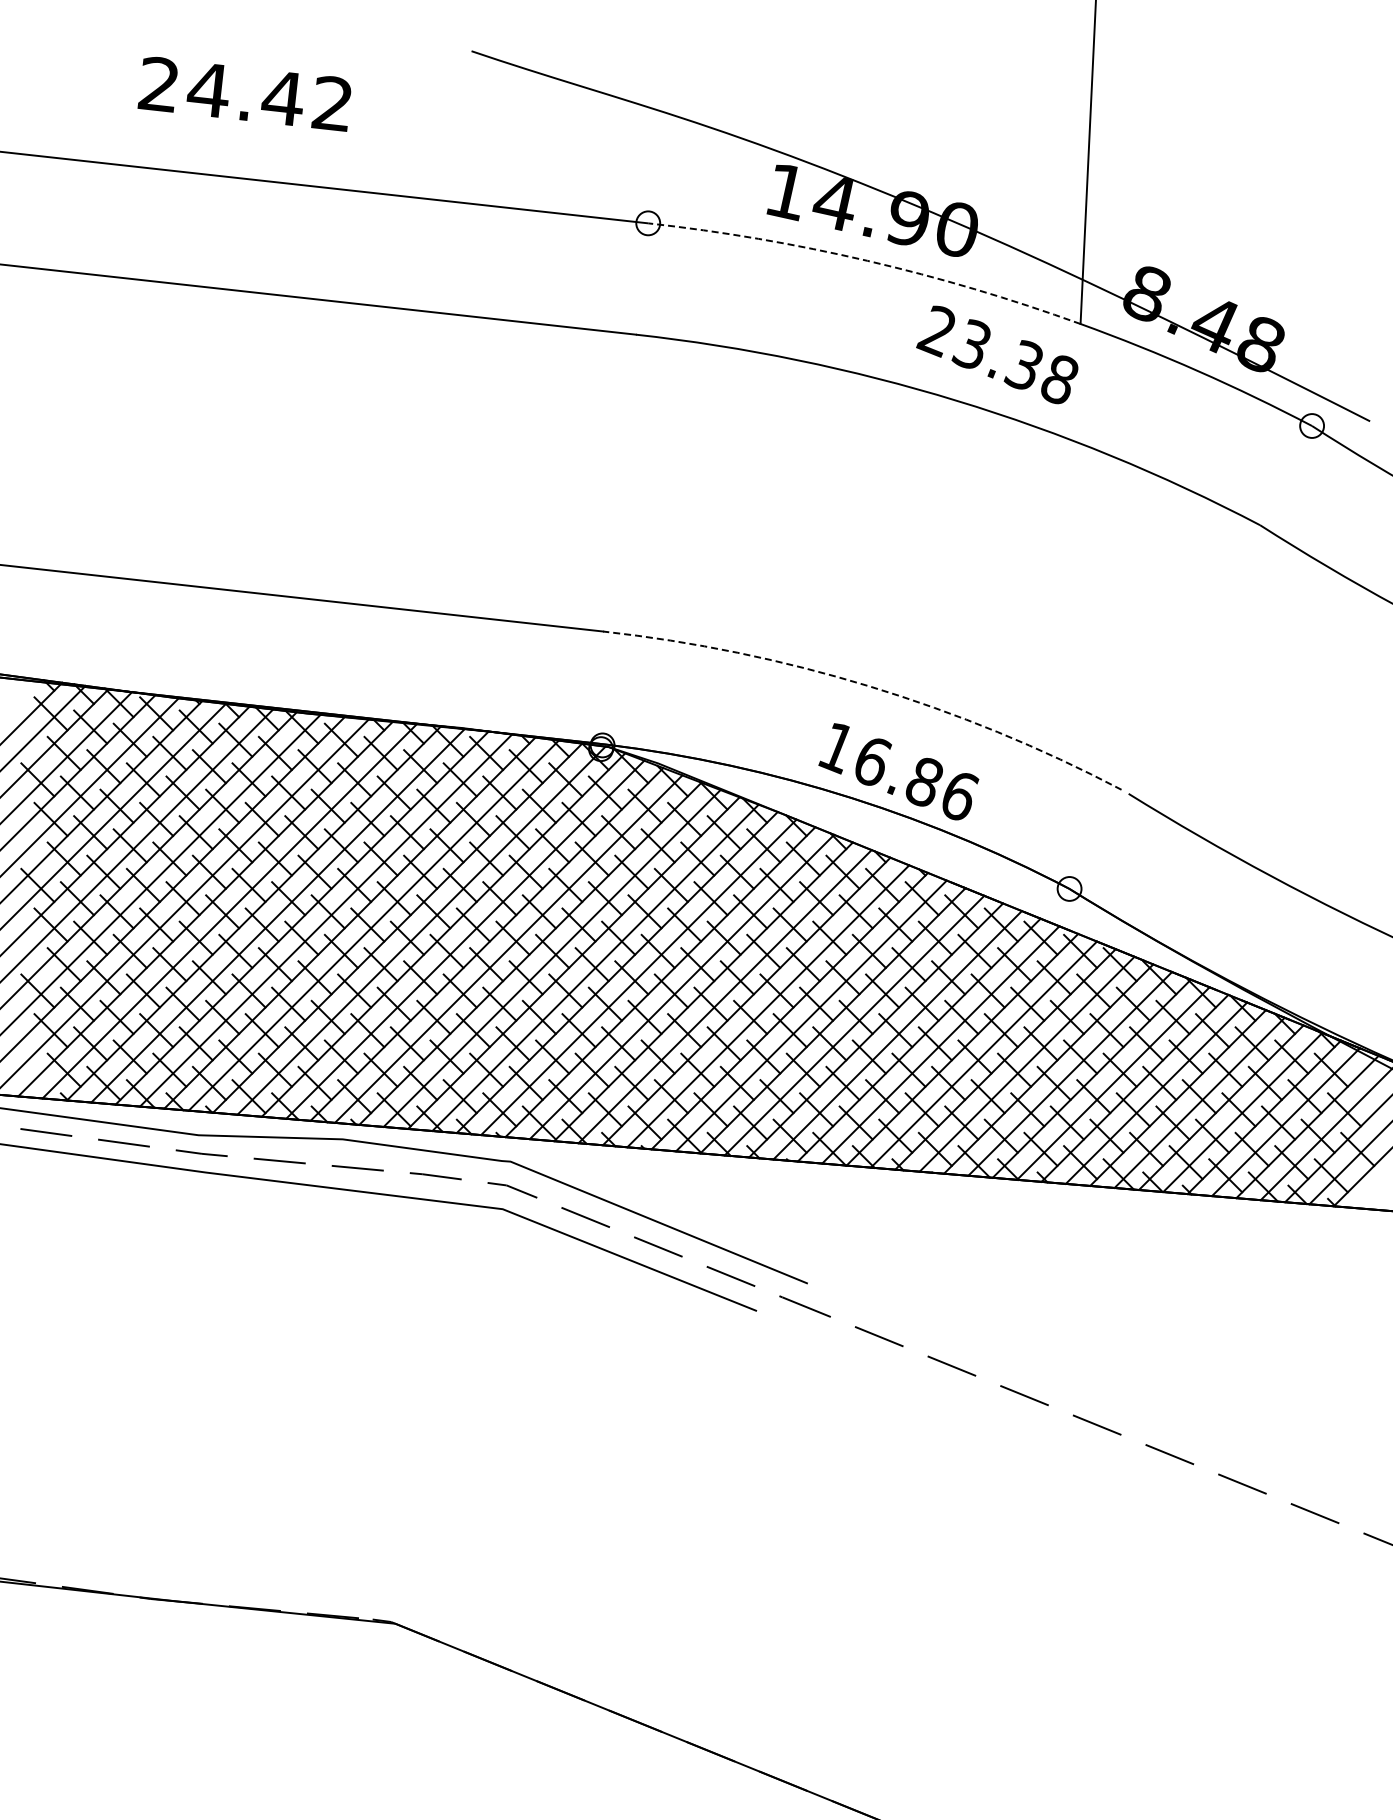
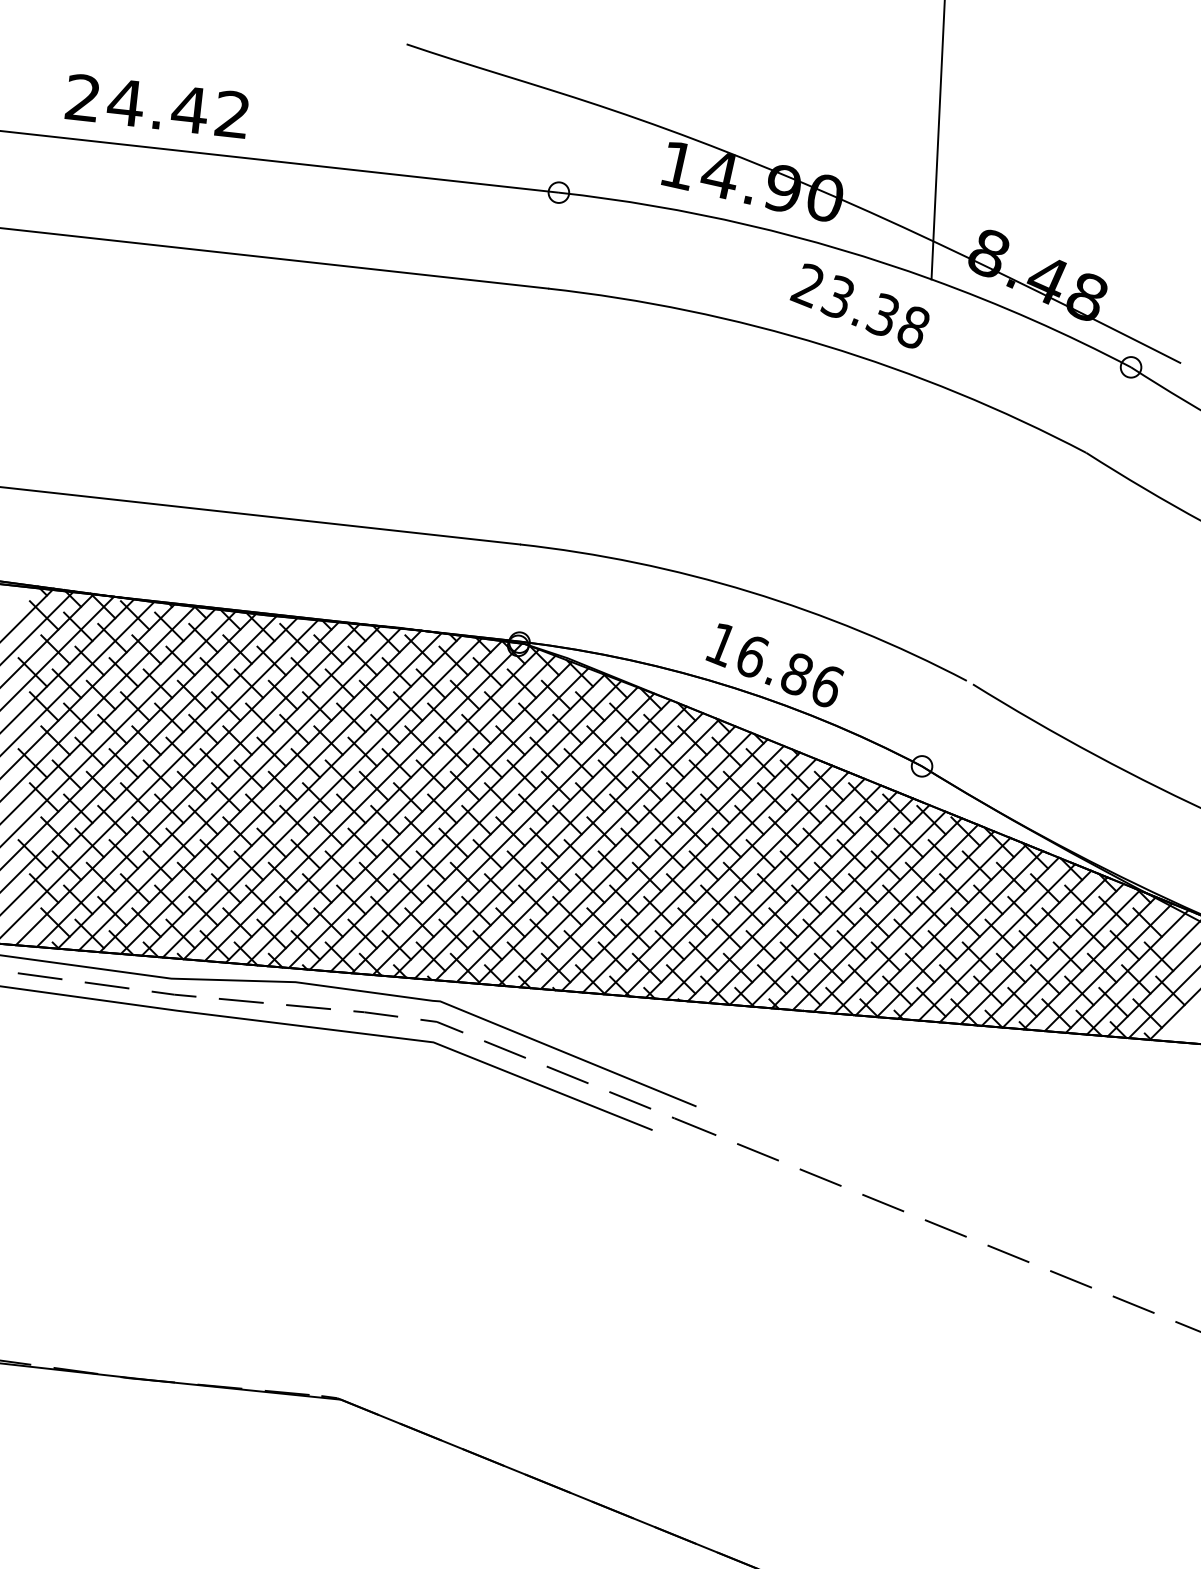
text: (244, 94) -> (156, 106), moved
line: (867, 260) -> (747, 224), dashed -> solid
arc: (869, 686) -> (749, 591), dashed -> solid

